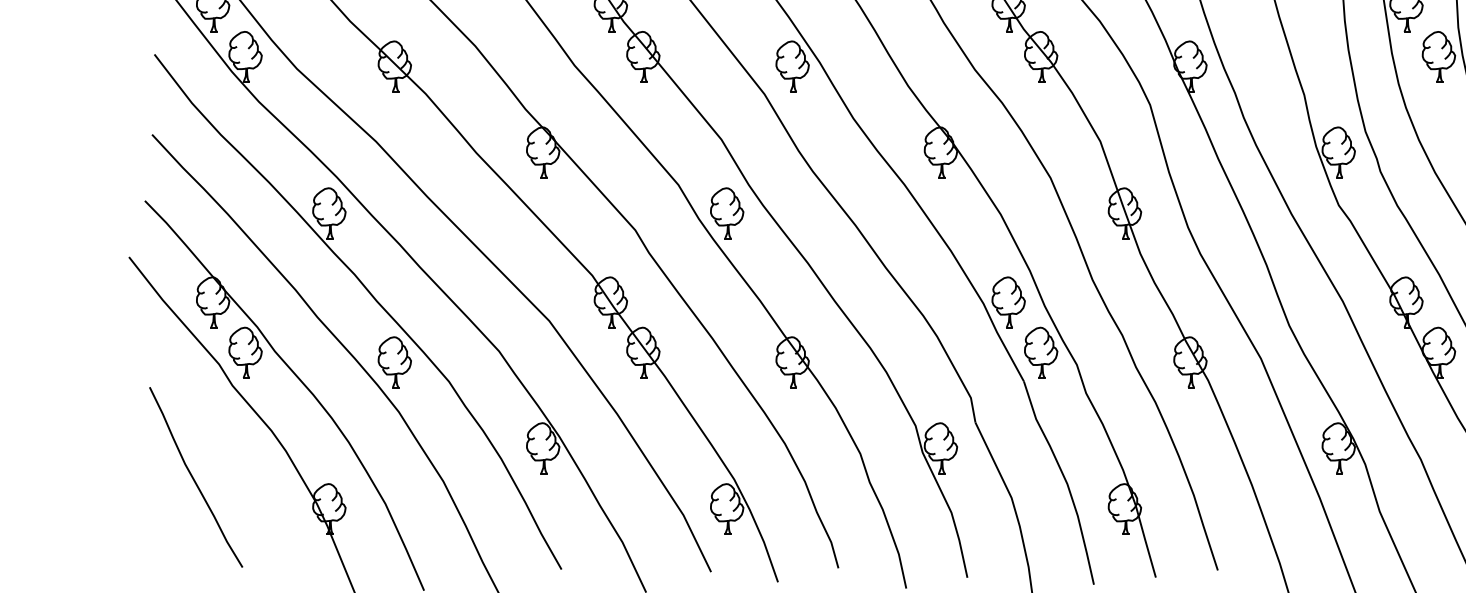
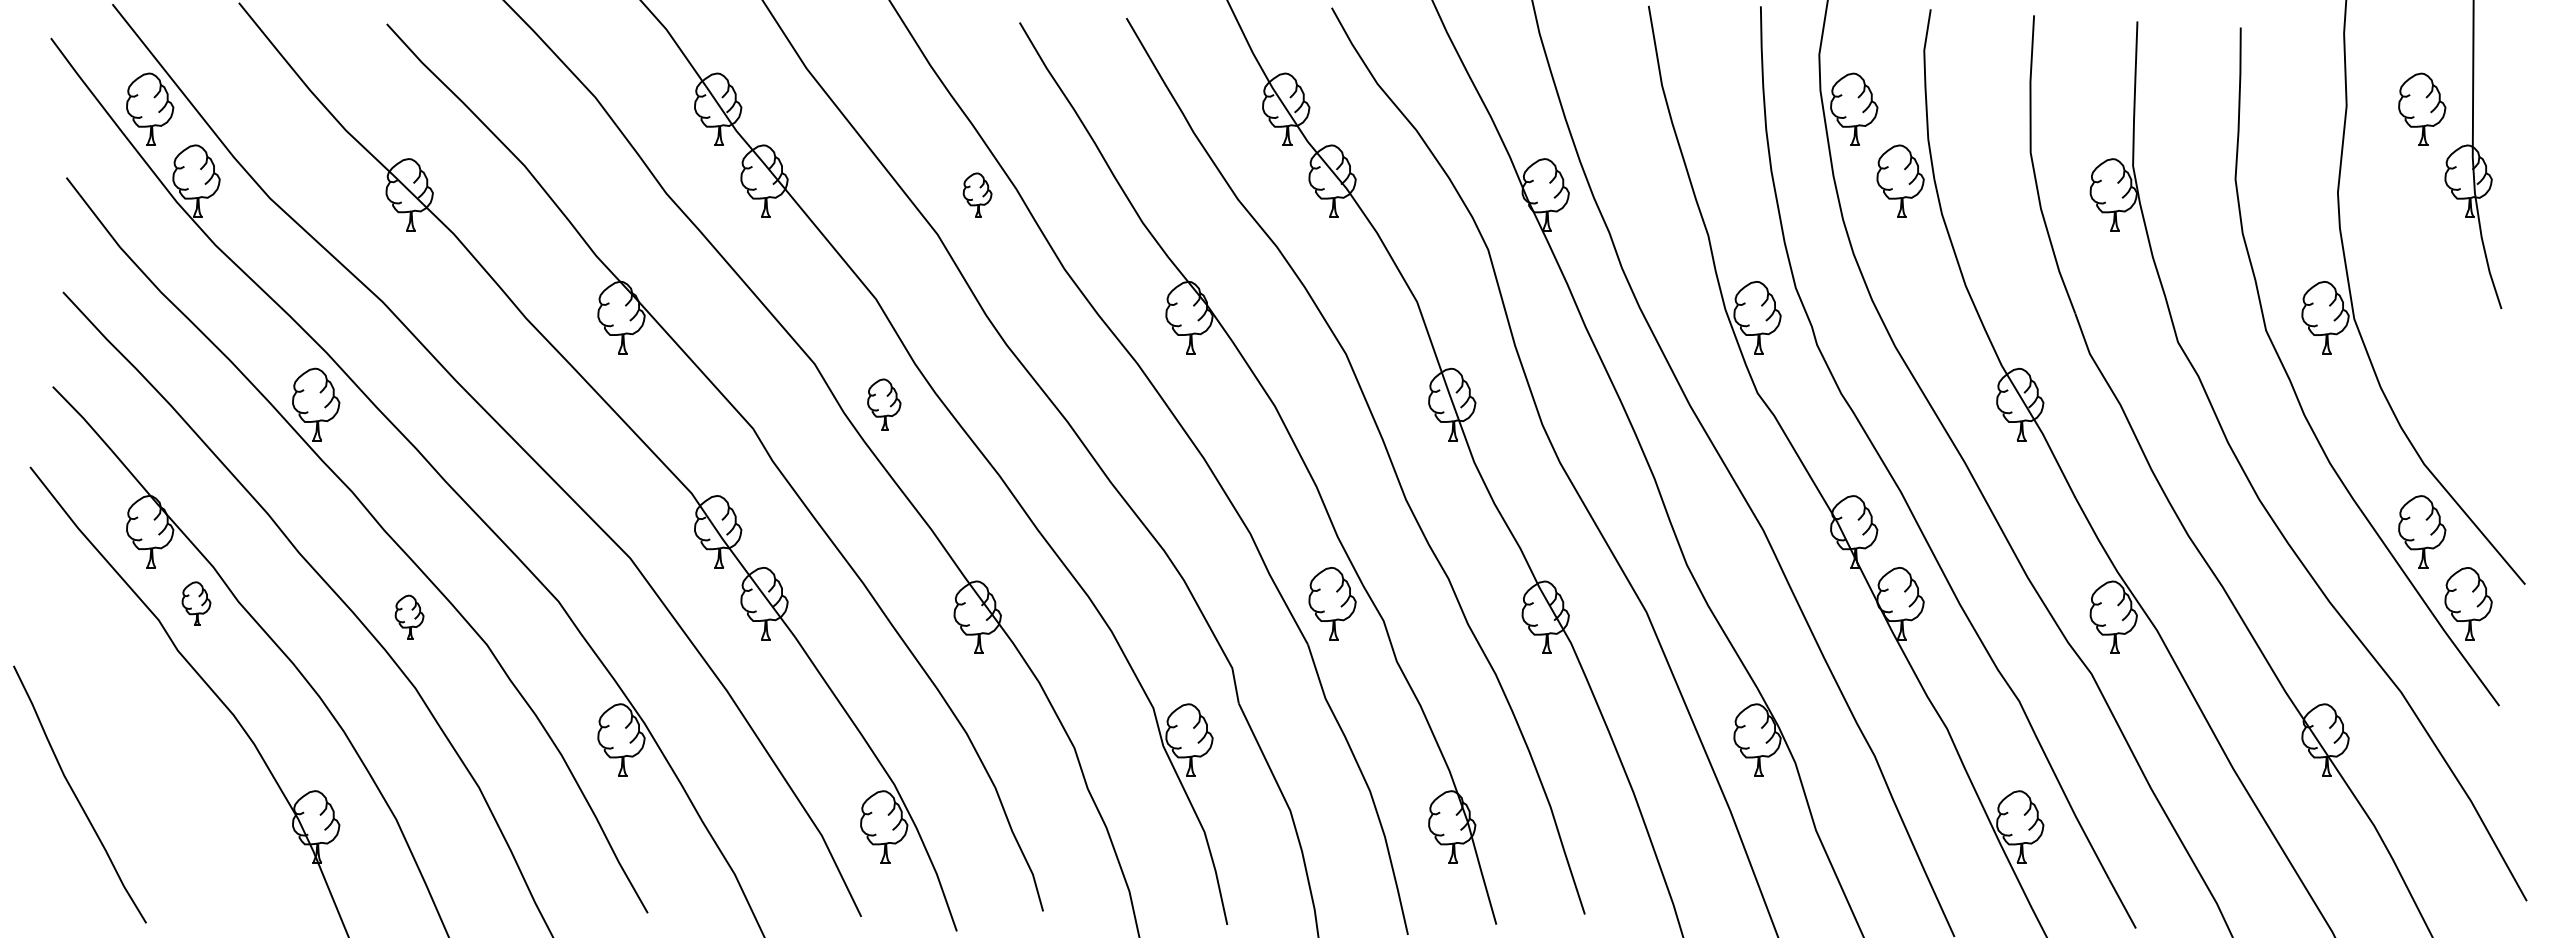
part: (792, 66) -> (977, 194), size x0.6
part: (727, 213) -> (884, 404), size x0.7
part: (1008, 302) -> (1286, 531), removed
part: (245, 352) -> (196, 603), size x0.6
part: (394, 361) -> (409, 616), size x0.6
curve: (193, 478) -> (76, 795), moved

